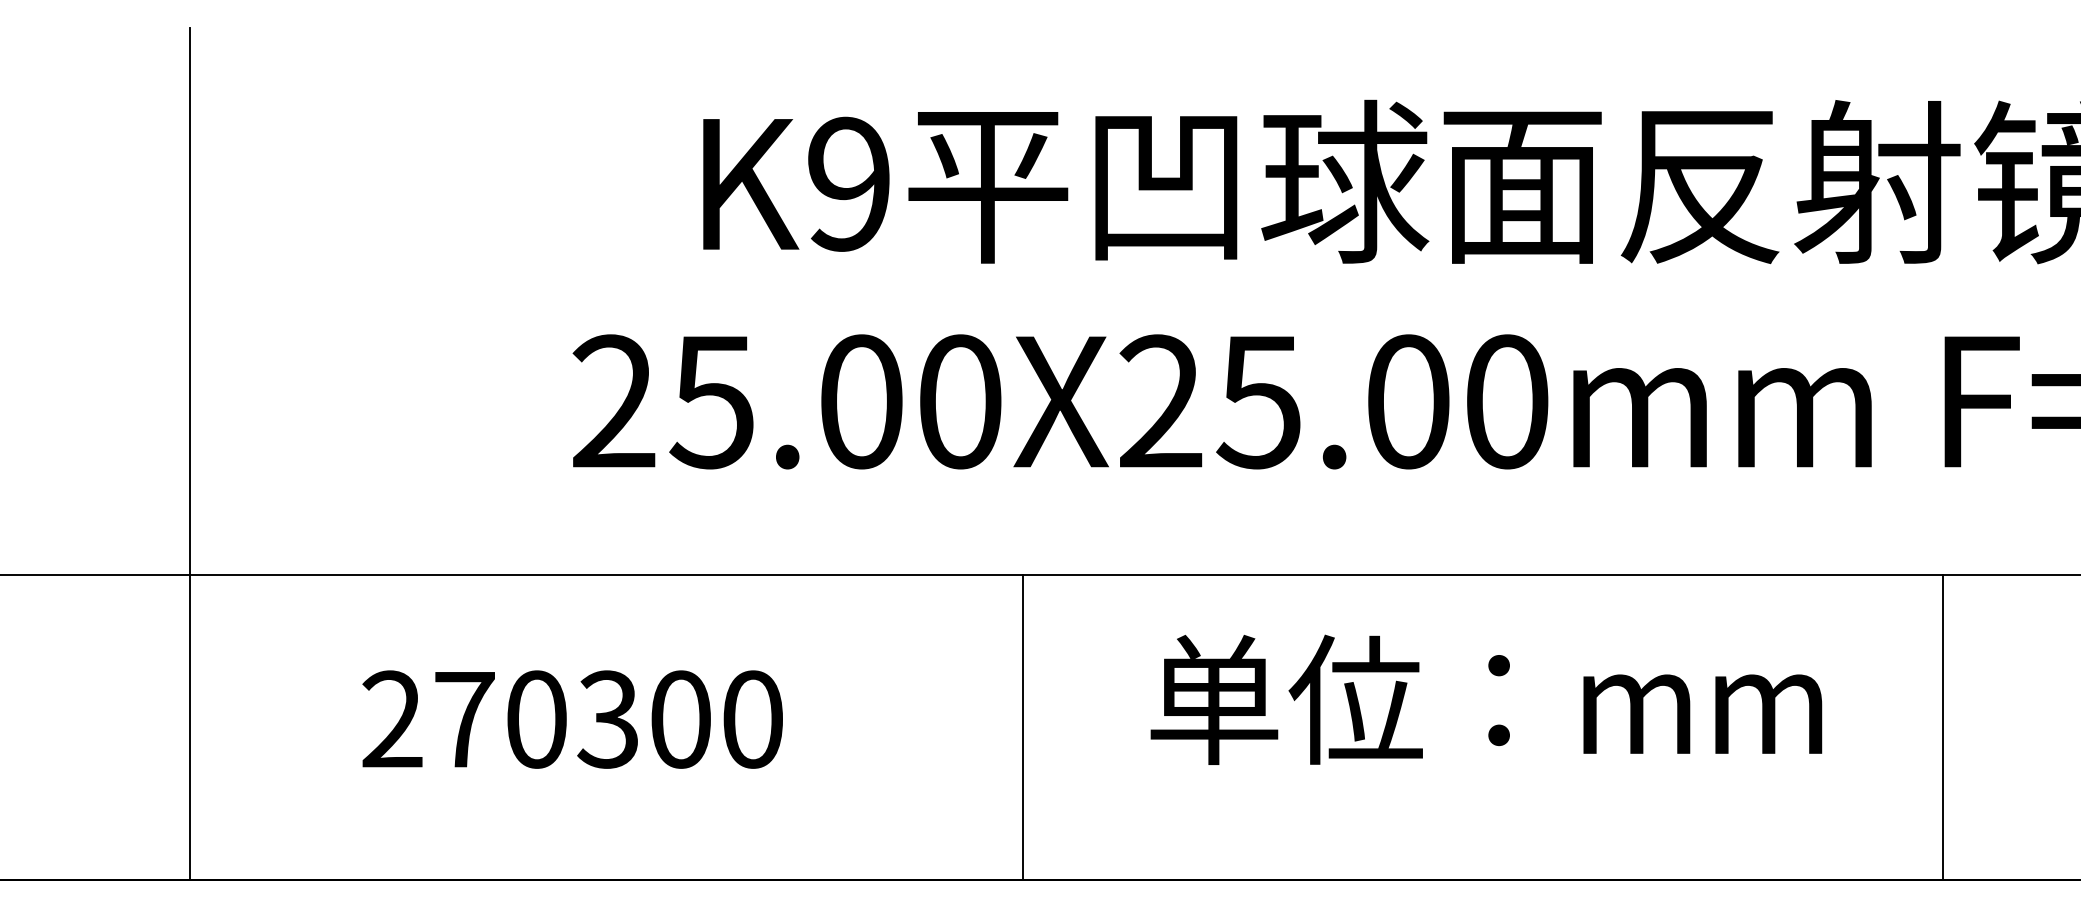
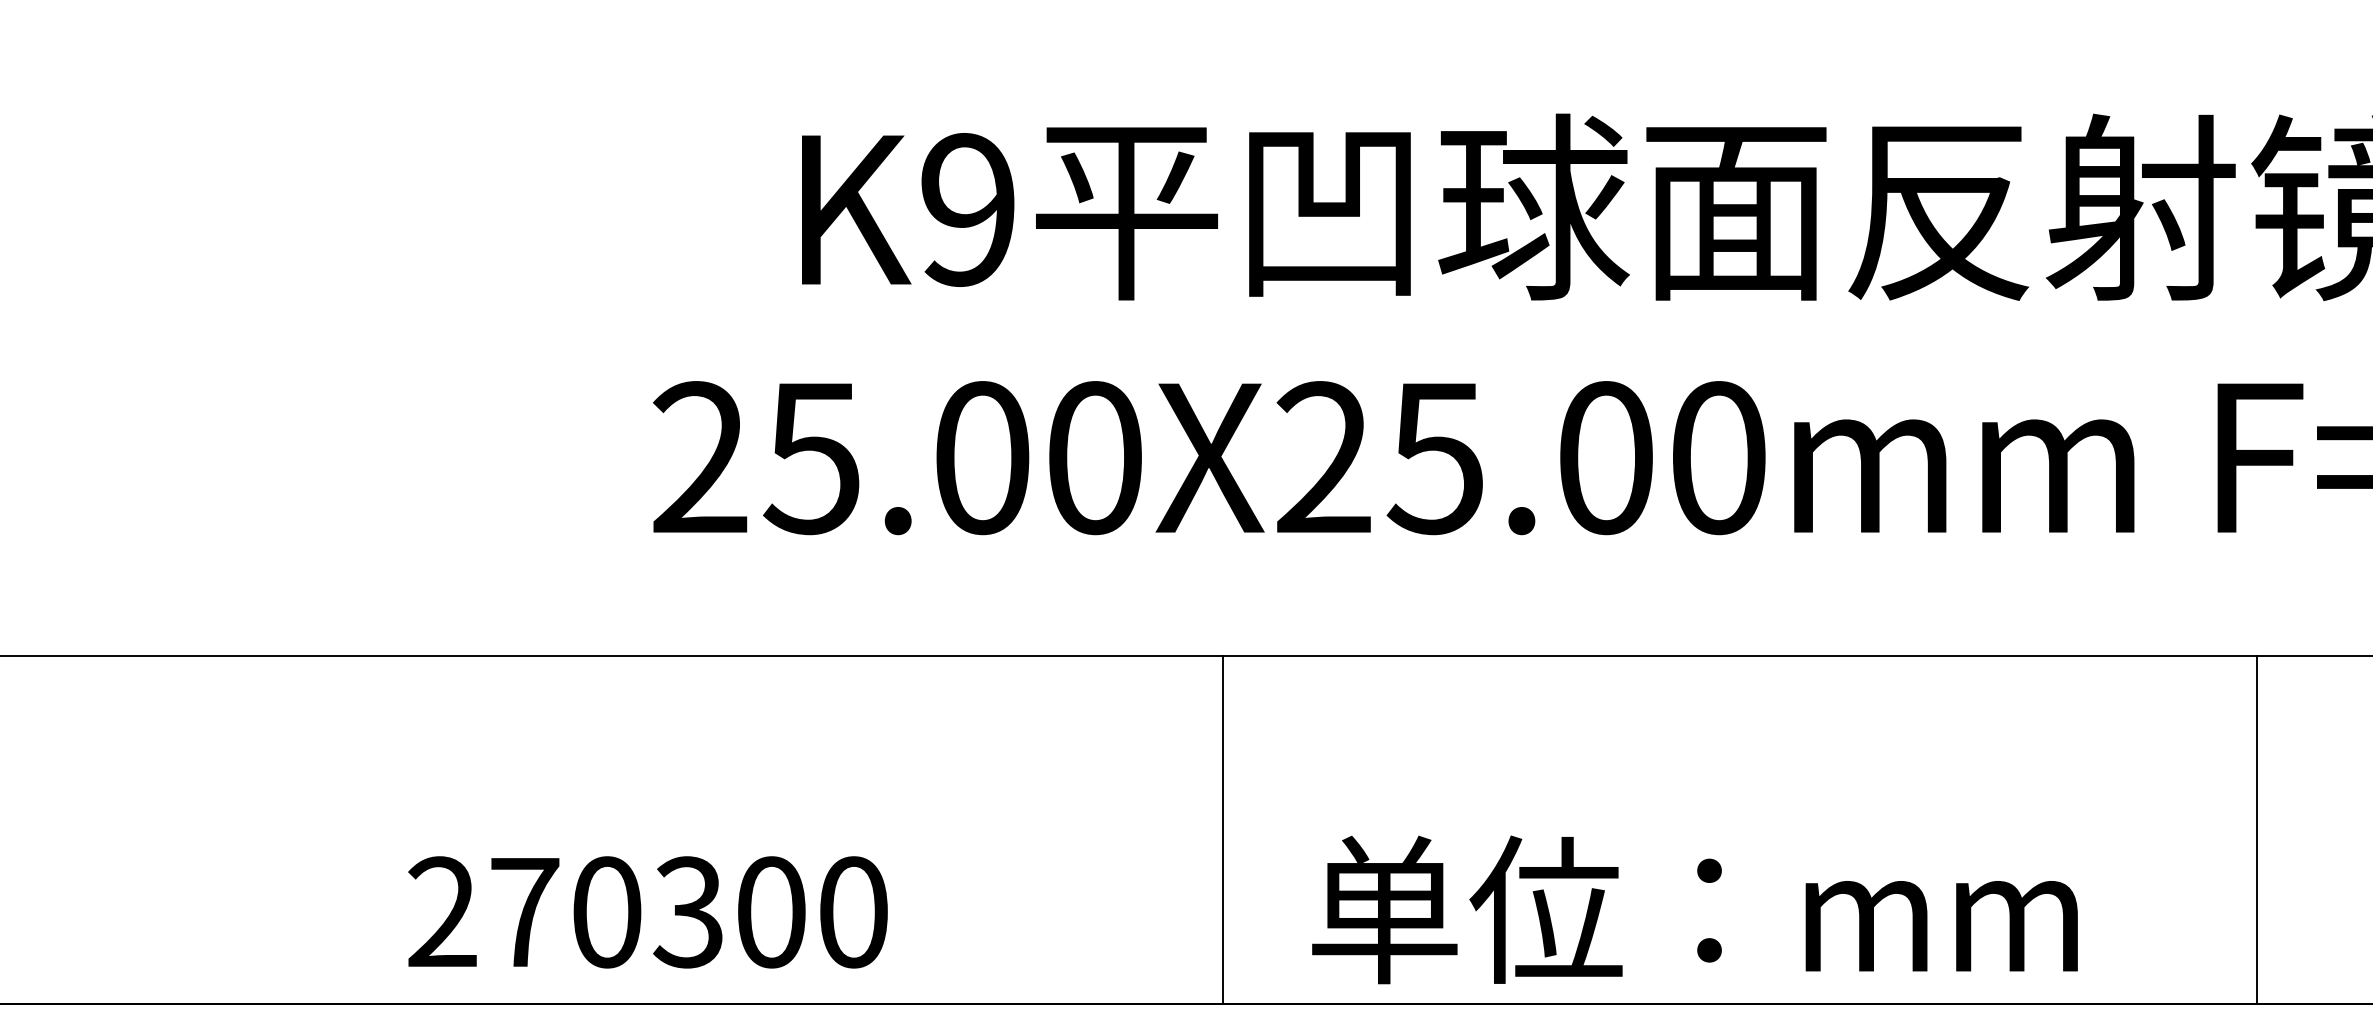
line: (189, 454) -> (216, 517), removed
text: (1485, 699) -> (1694, 909), moved
text: (572, 719) -> (647, 912), moved
line: (1022, 727) -> (1223, 829), moved
line: (1943, 727) -> (2257, 829), moved

